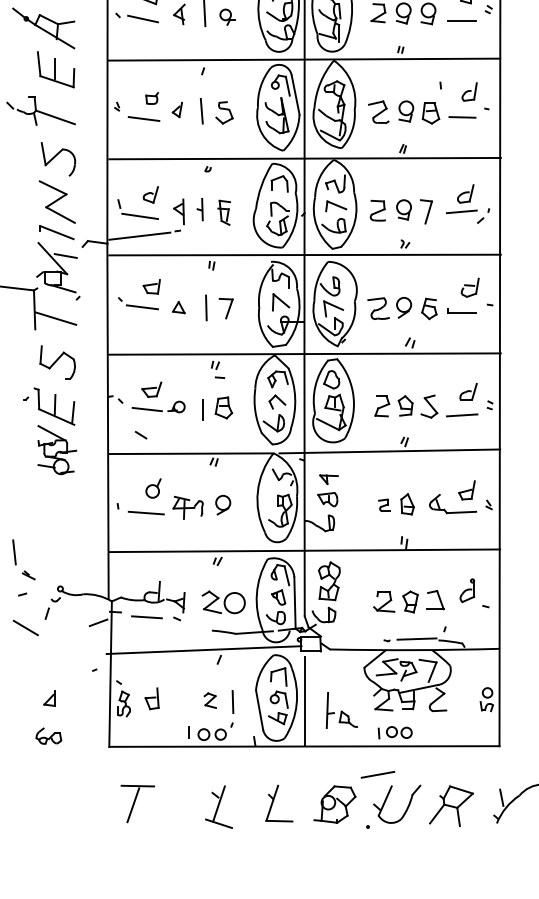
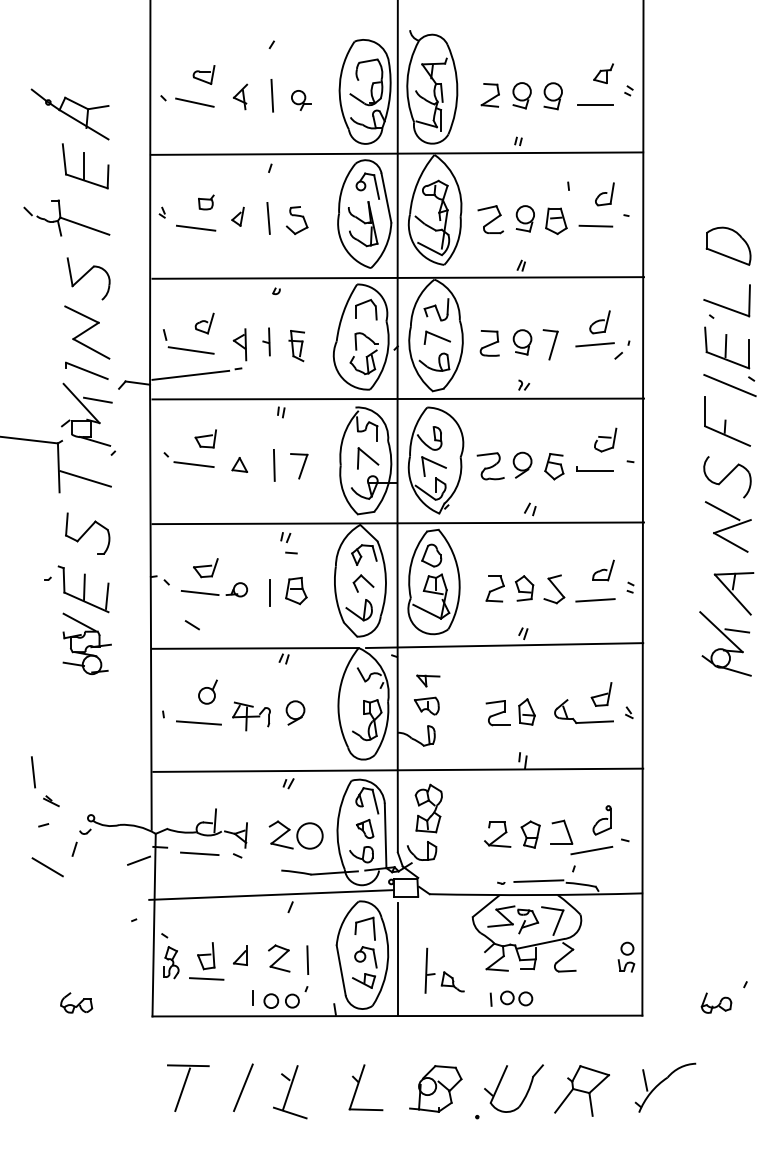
part: (384, 505) -> (497, 713), size x1.67
part: (49, 698) -> (240, 955), moved
part: (210, 700) -> (279, 958), size x1.43
line: (152, 716) -> (206, 978), added
line: (377, 774) -> (591, 850), moved
line: (181, 803) -> (243, 1087), added

